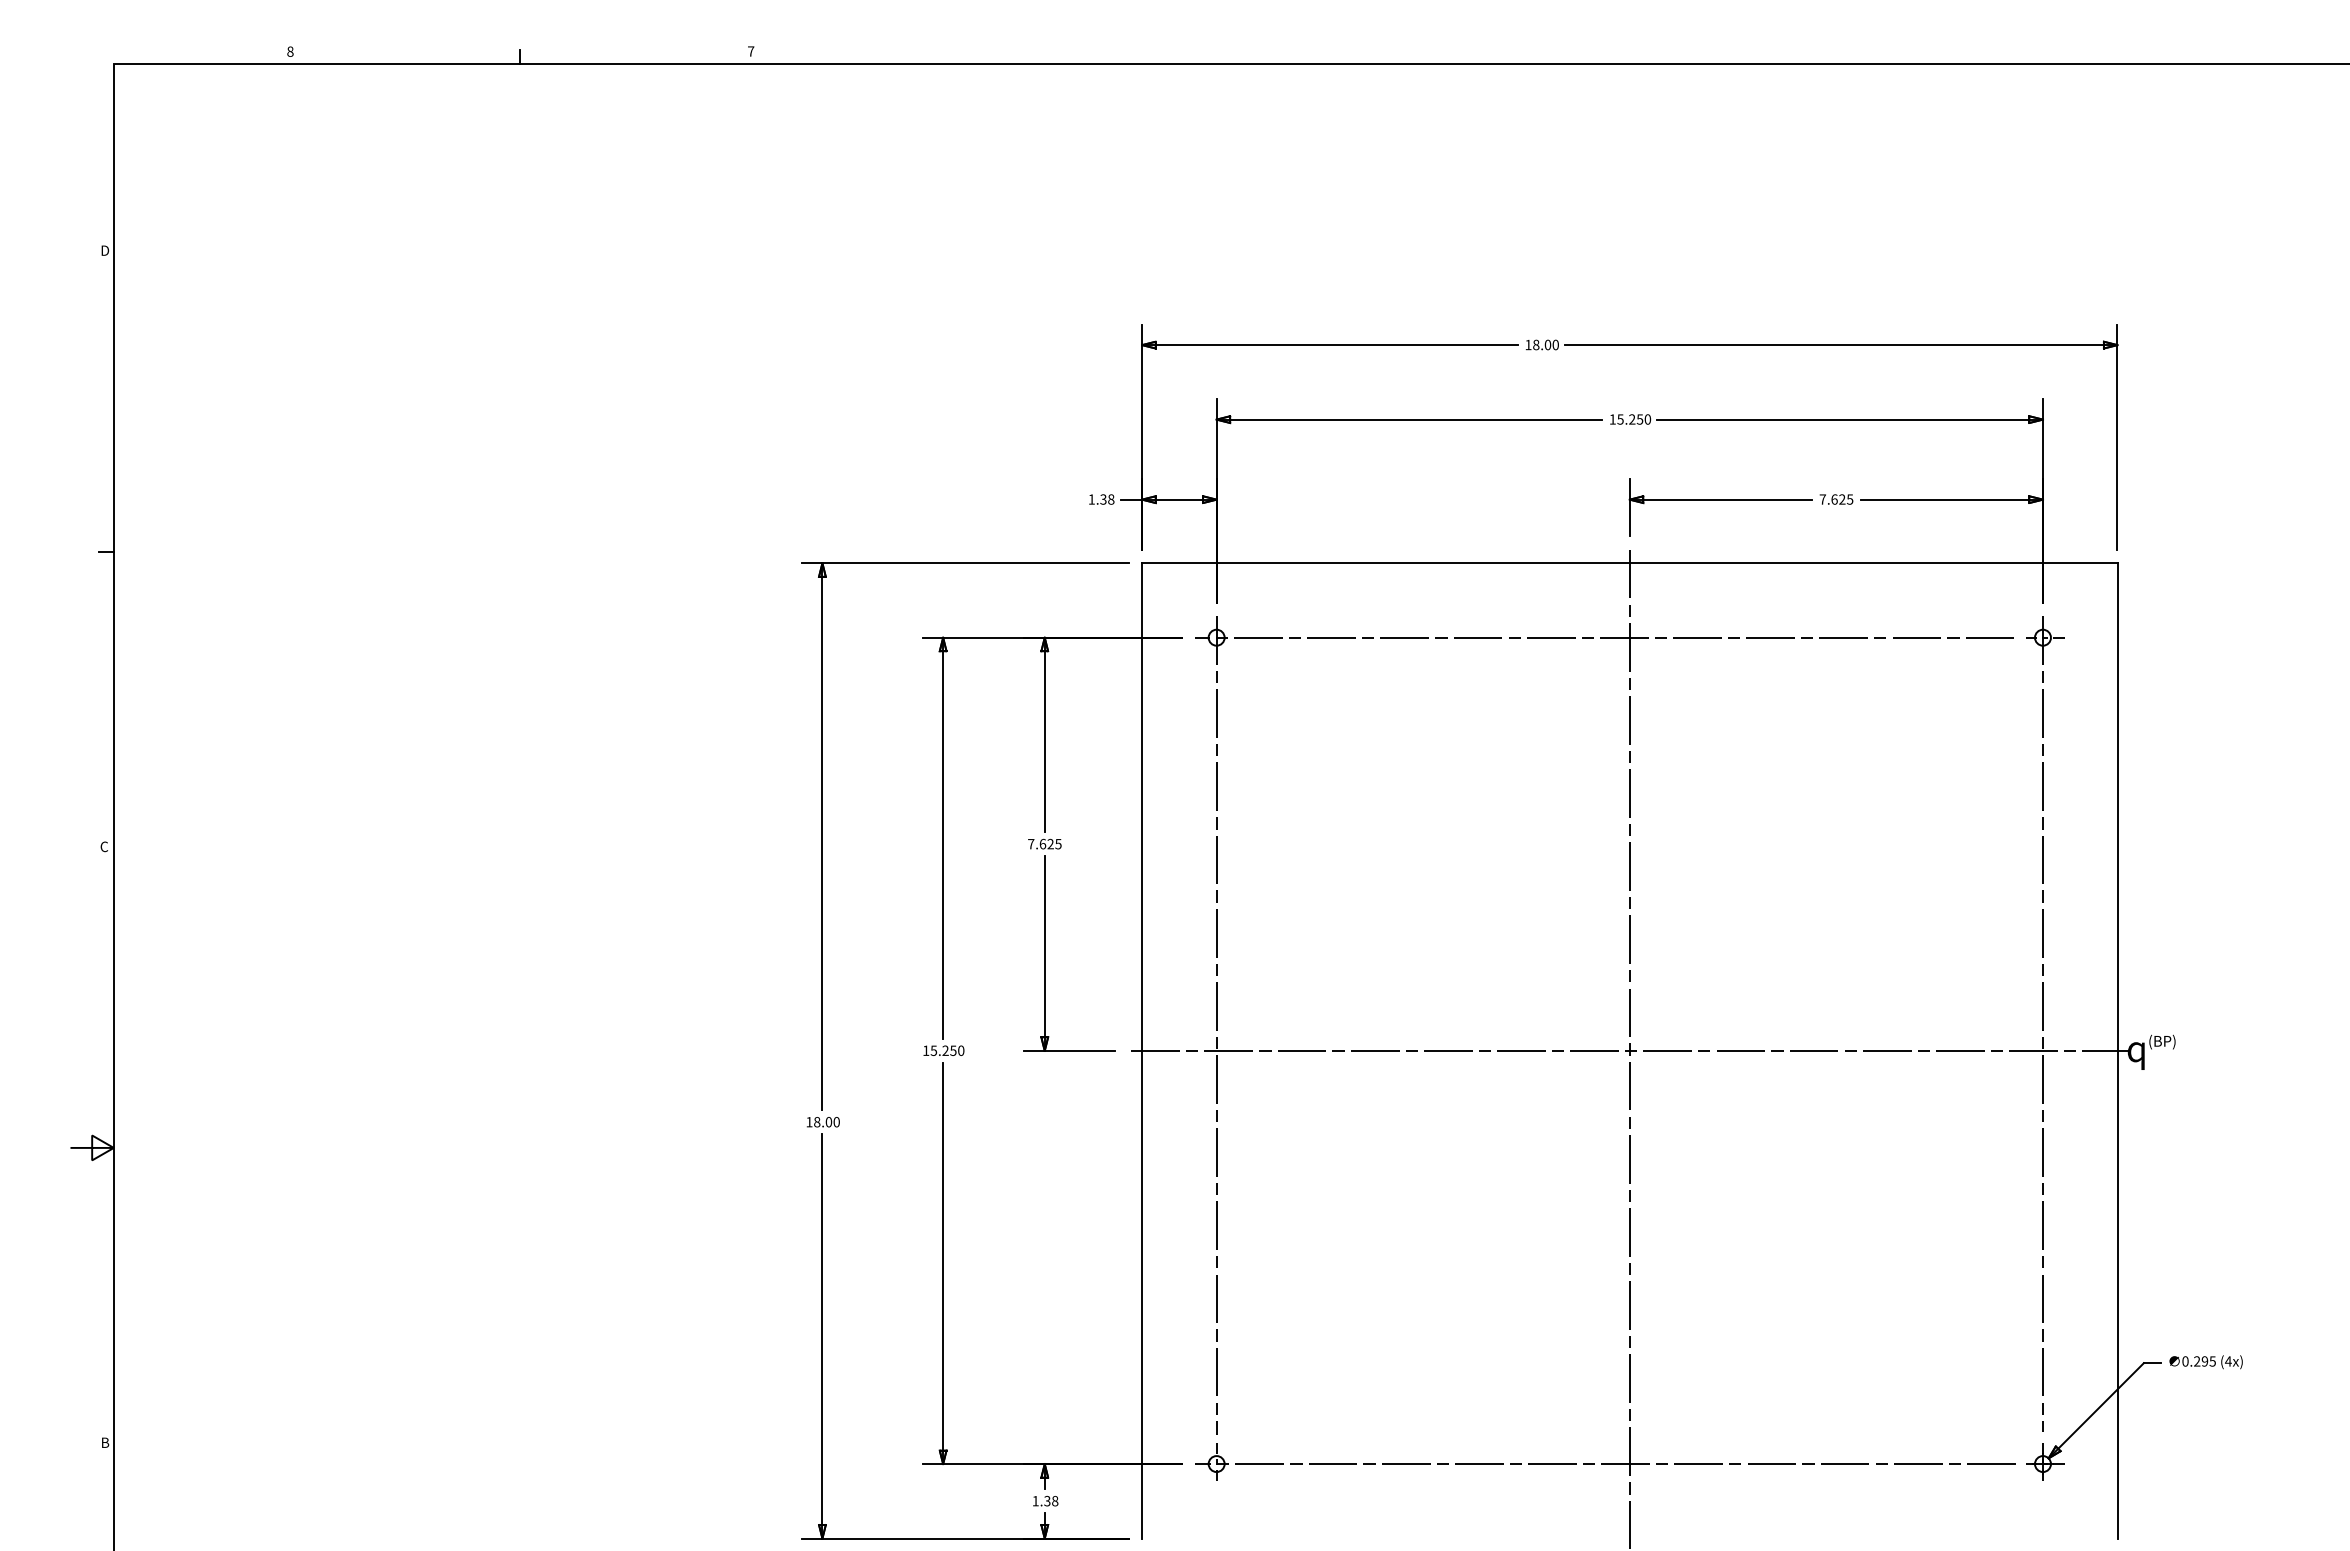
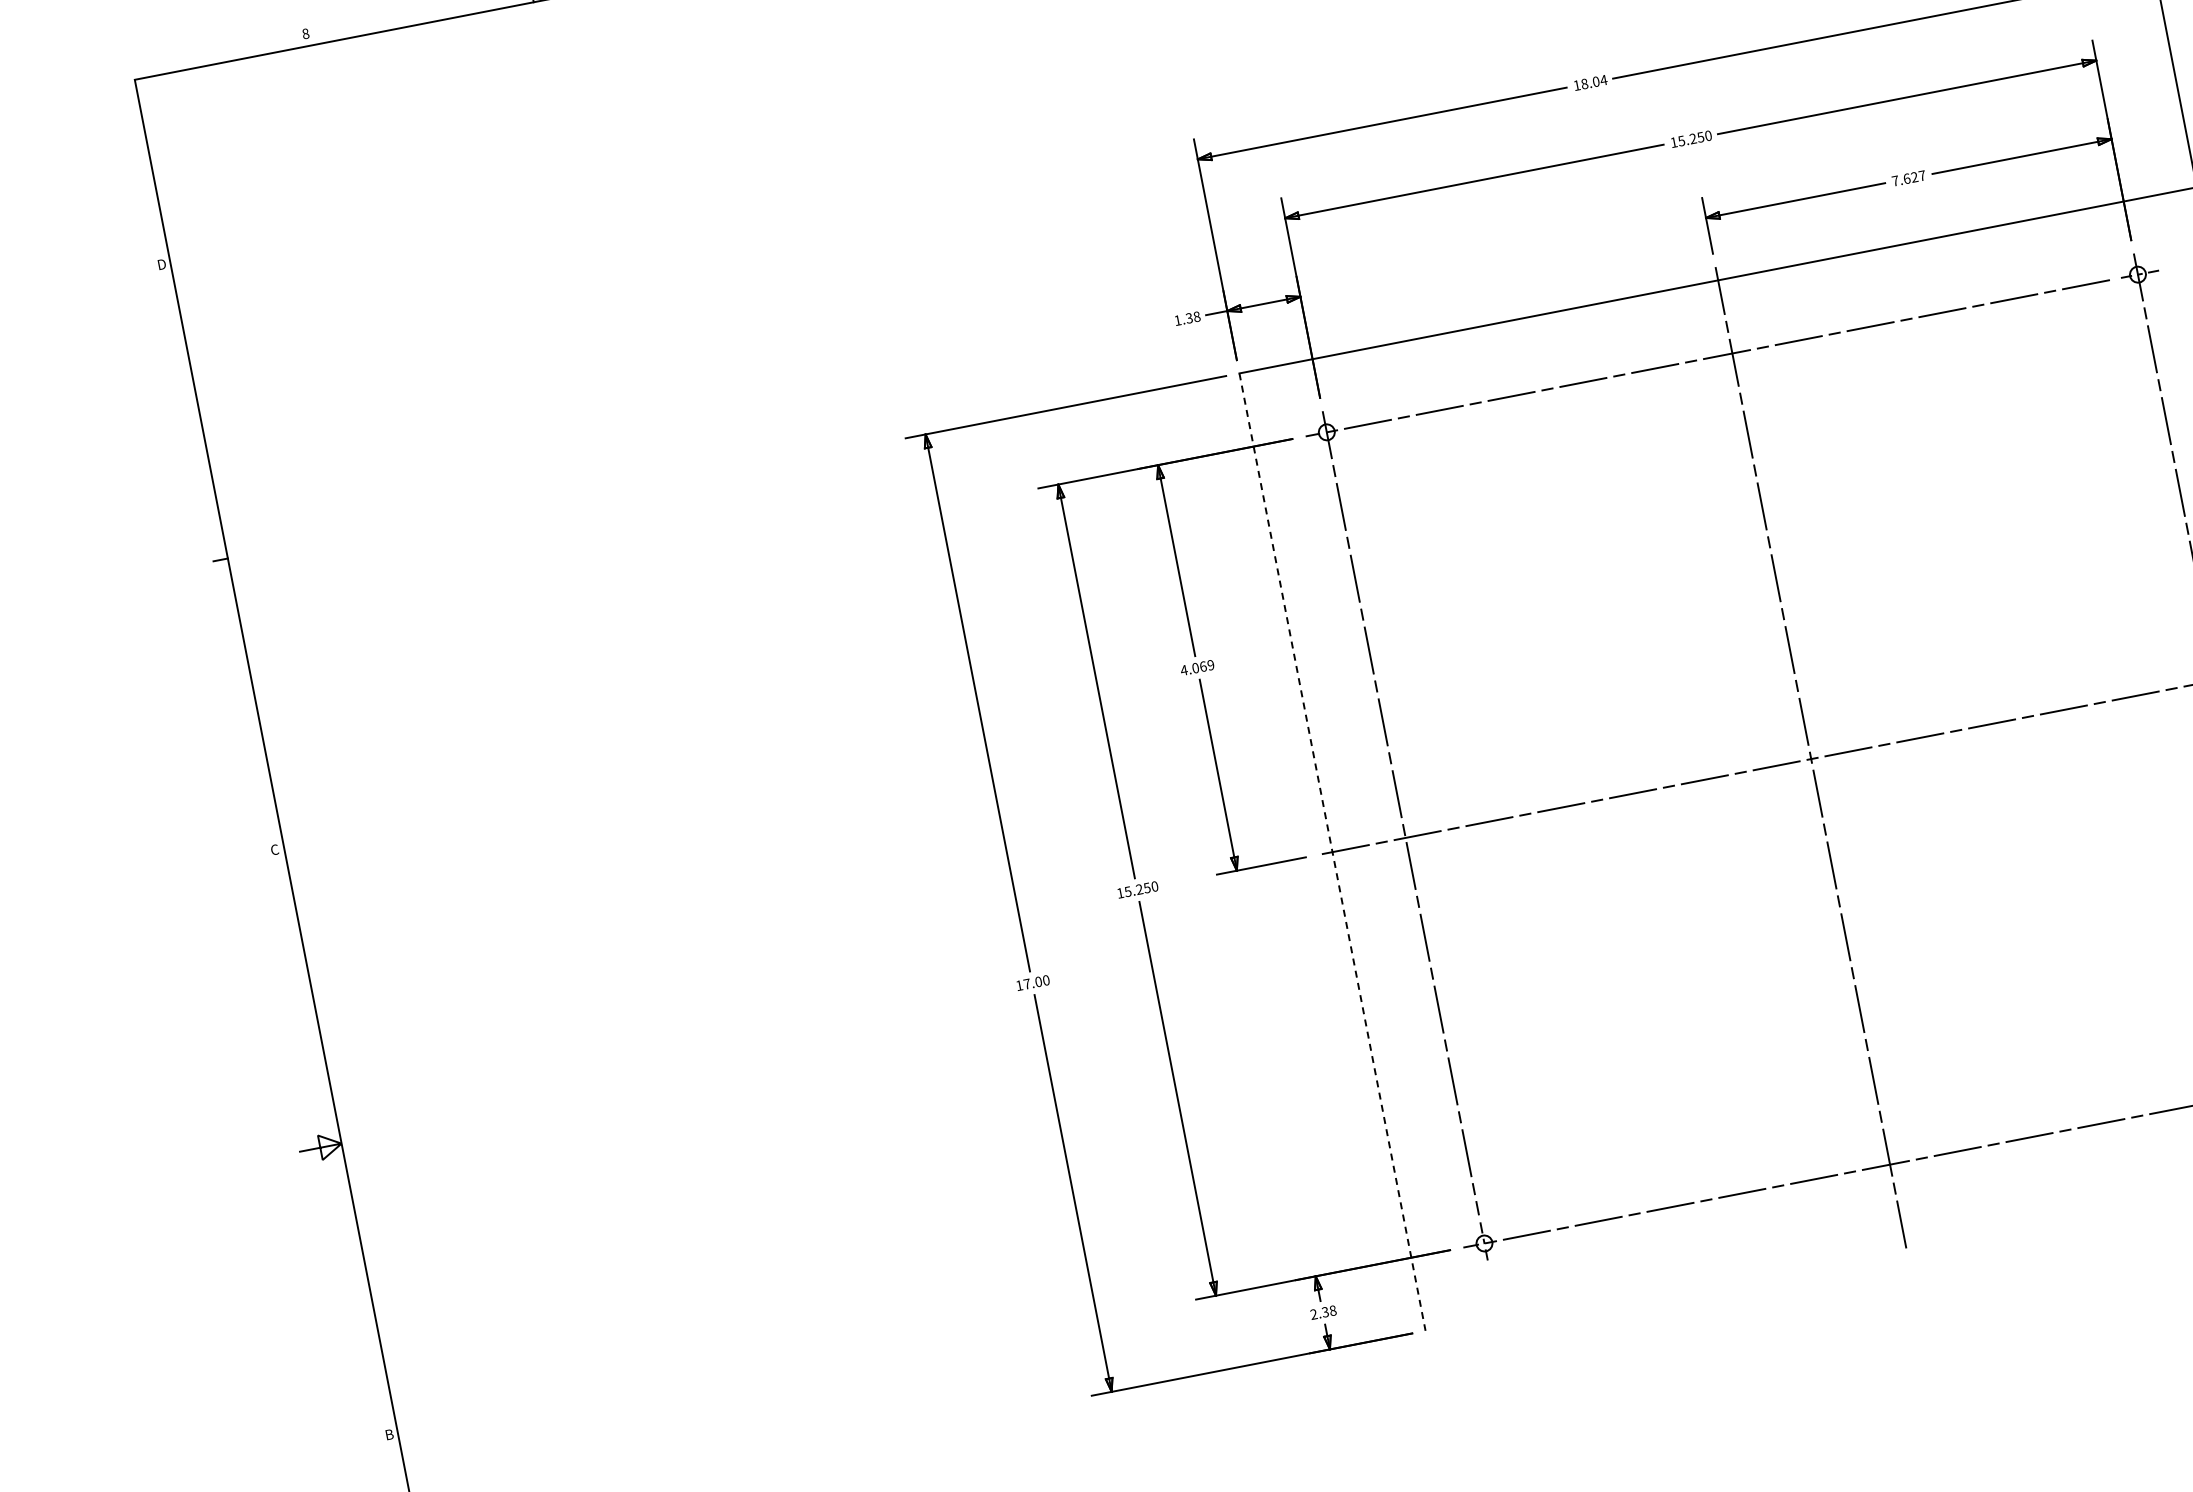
text: (1555, 344) -> (1603, 79), 18.00 -> 18.04
text: (1849, 499) -> (1921, 175), 7.625 -> 7.627
text: (1044, 843) -> (1197, 667), 7.625 -> 4.069
line: (1142, 1050) -> (1332, 851), solid -> dashed
text: (817, 1122) -> (1027, 984), 18.00 -> 17.00
text: (1035, 1500) -> (1313, 1313), 1.38 -> 2.38

